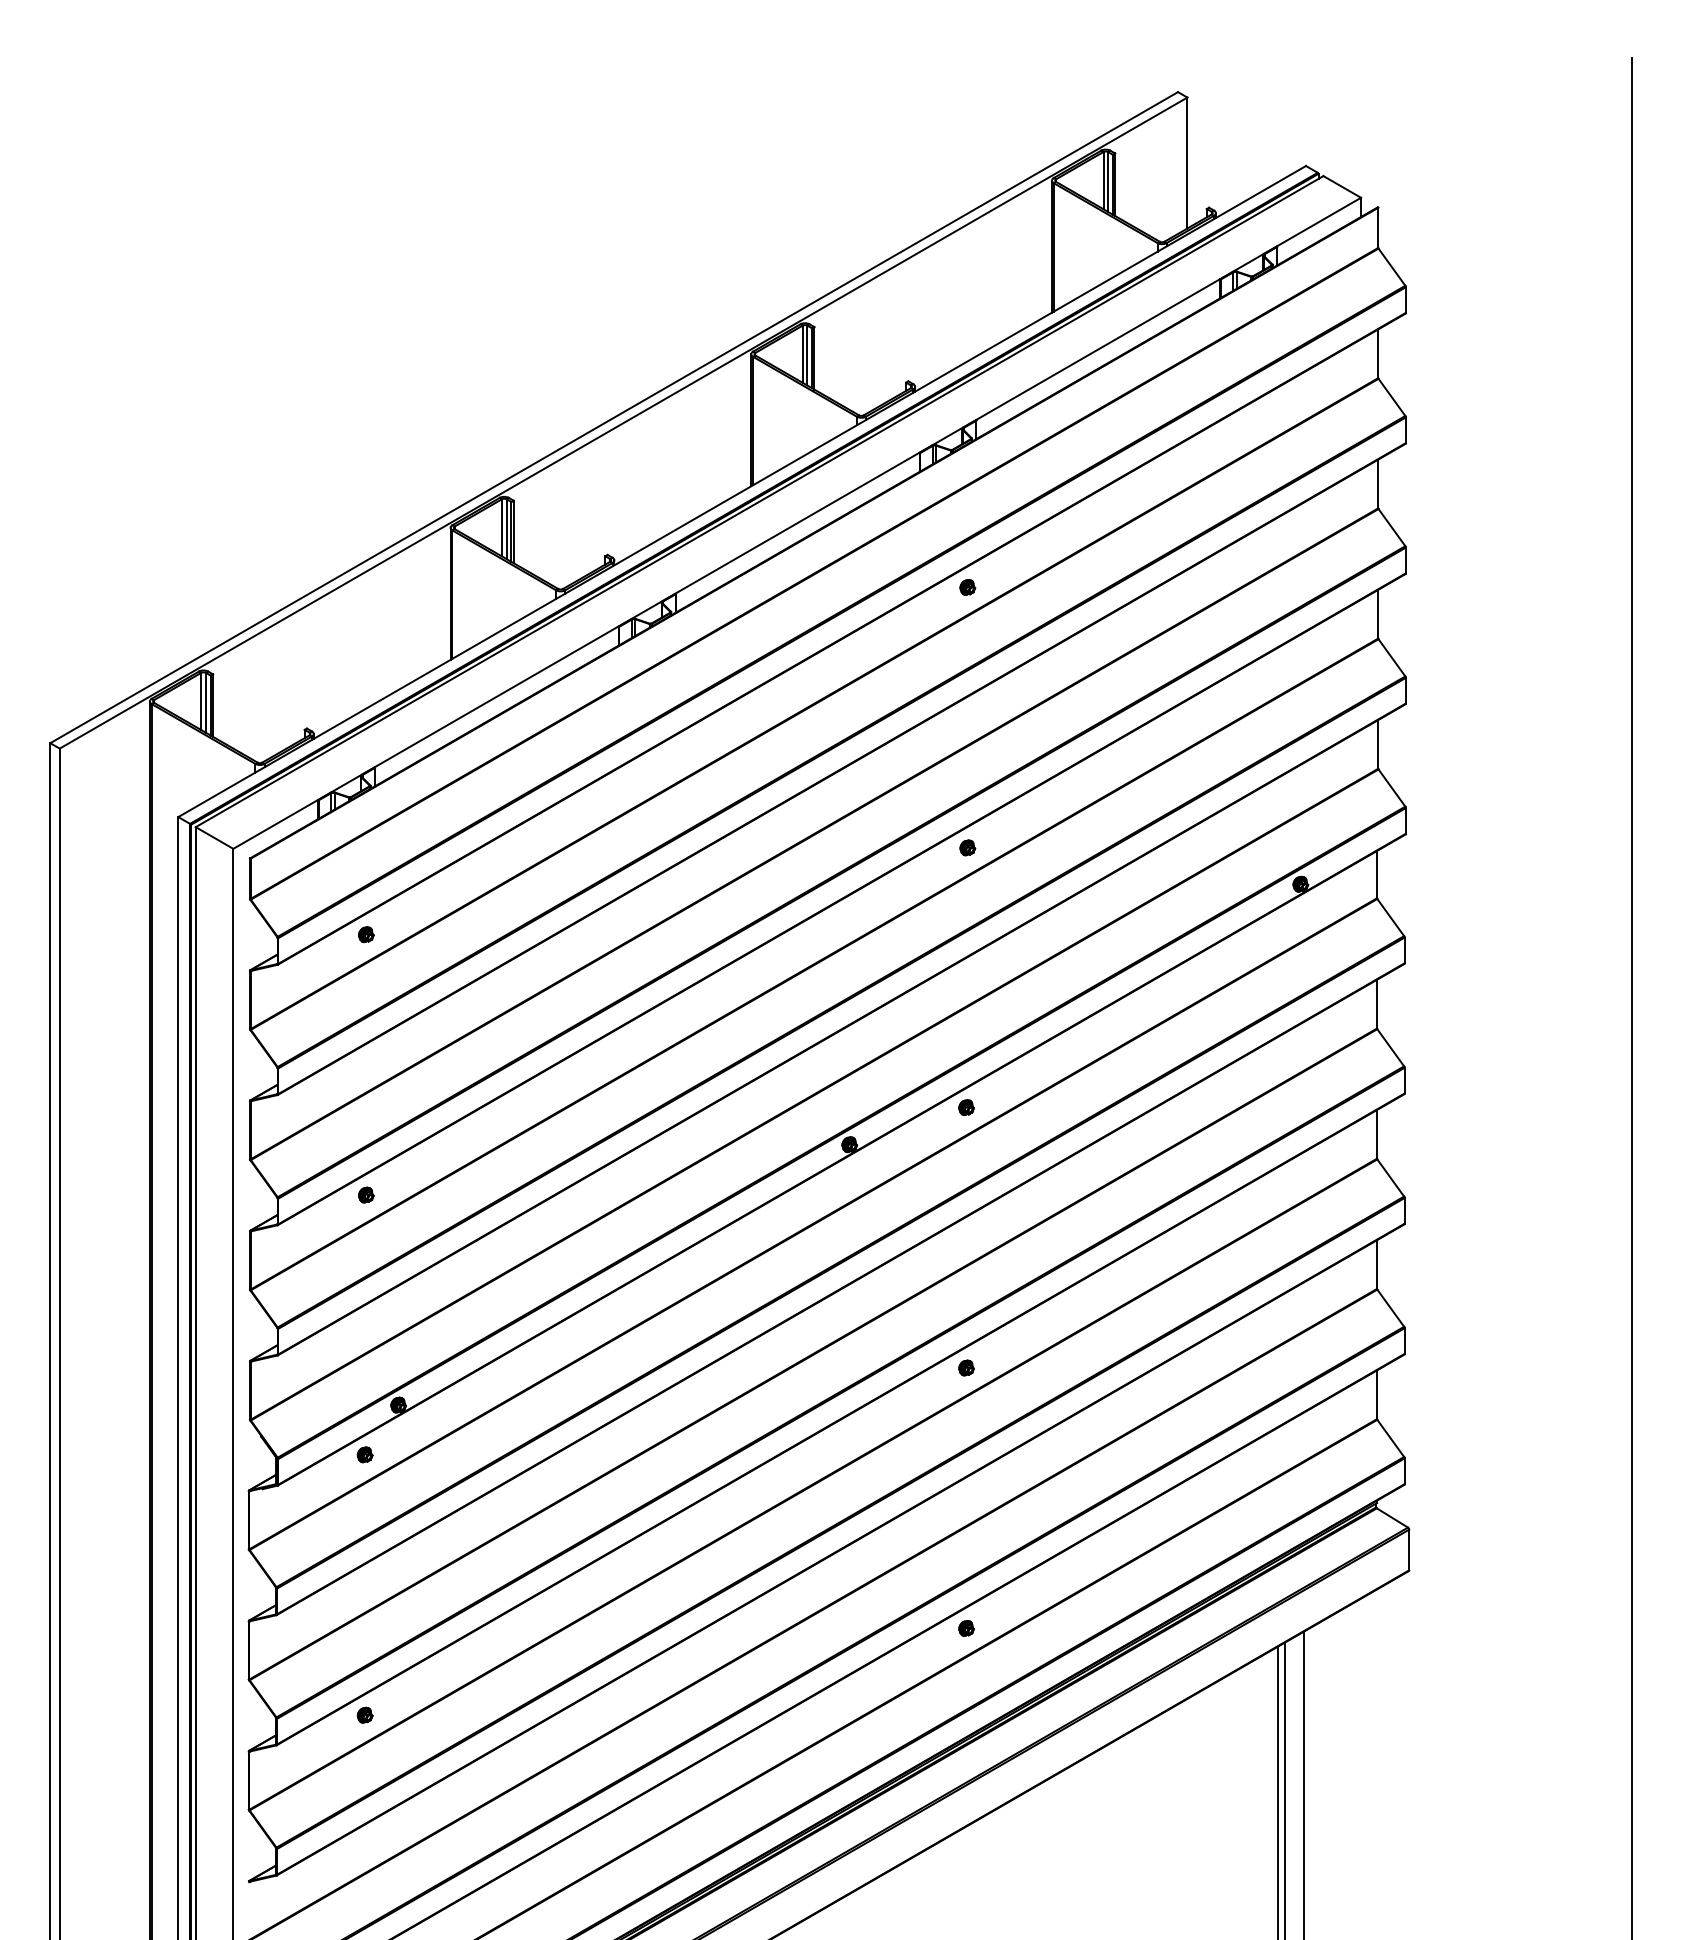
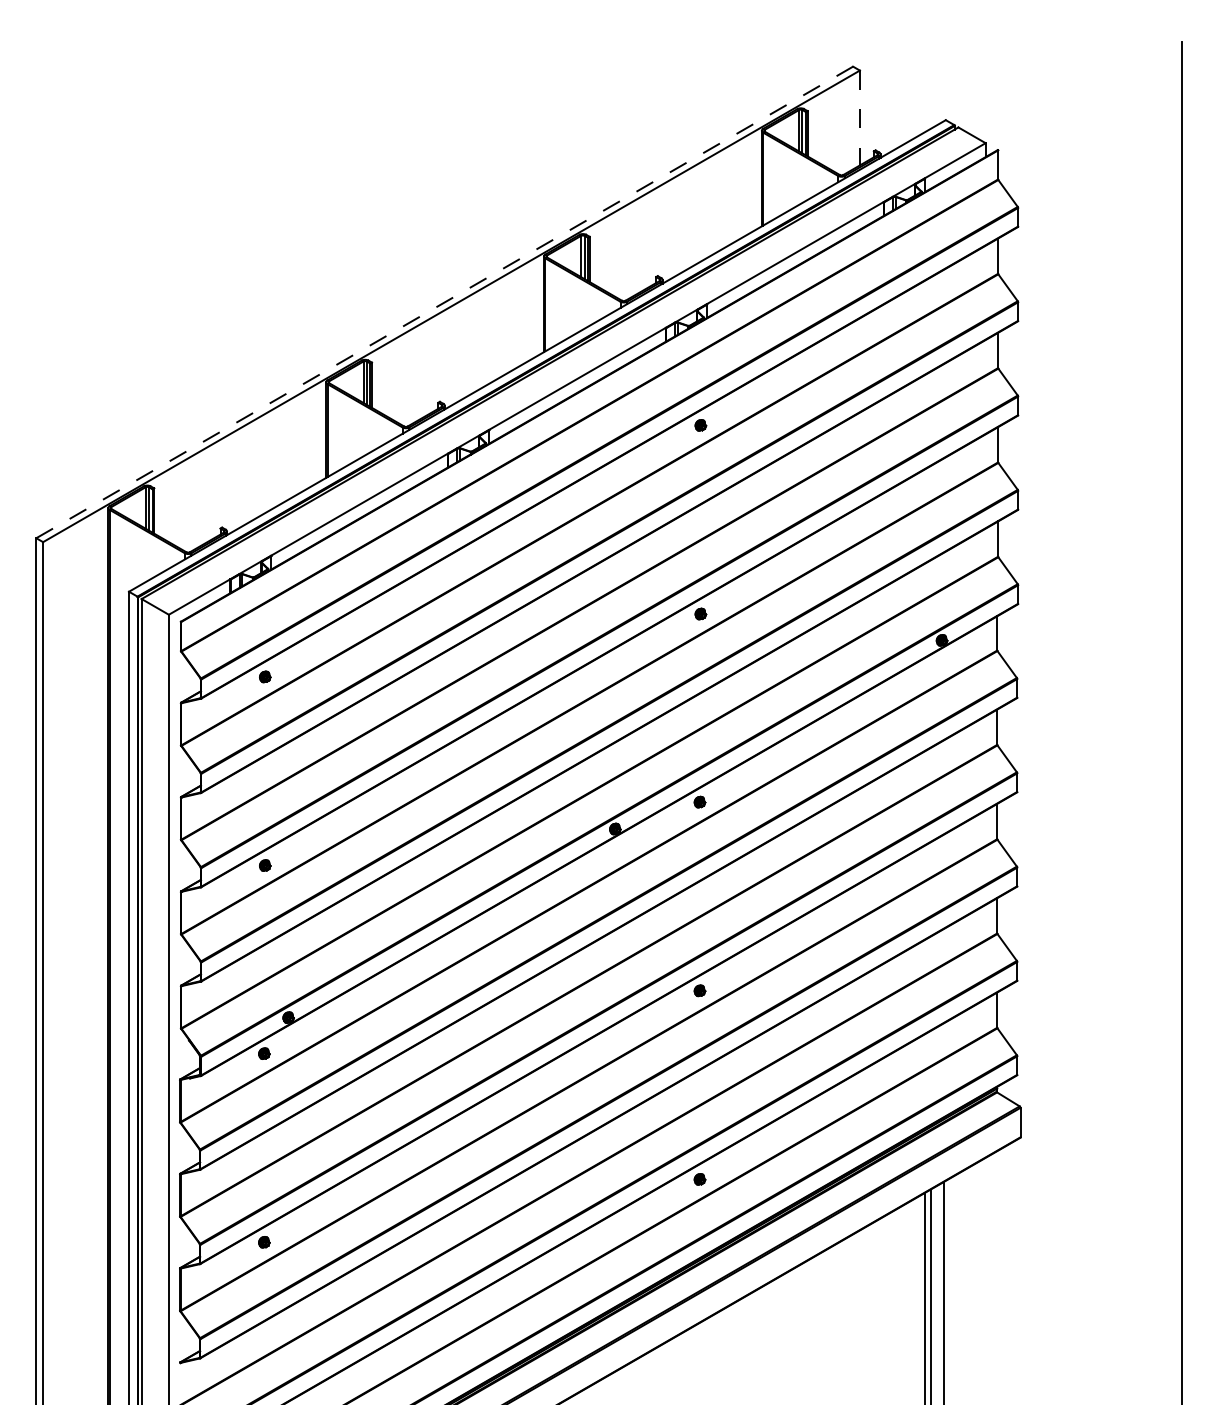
line: (1187, 163) -> (859, 118), solid -> dashed
line: (614, 417) -> (444, 302), solid -> dashed

